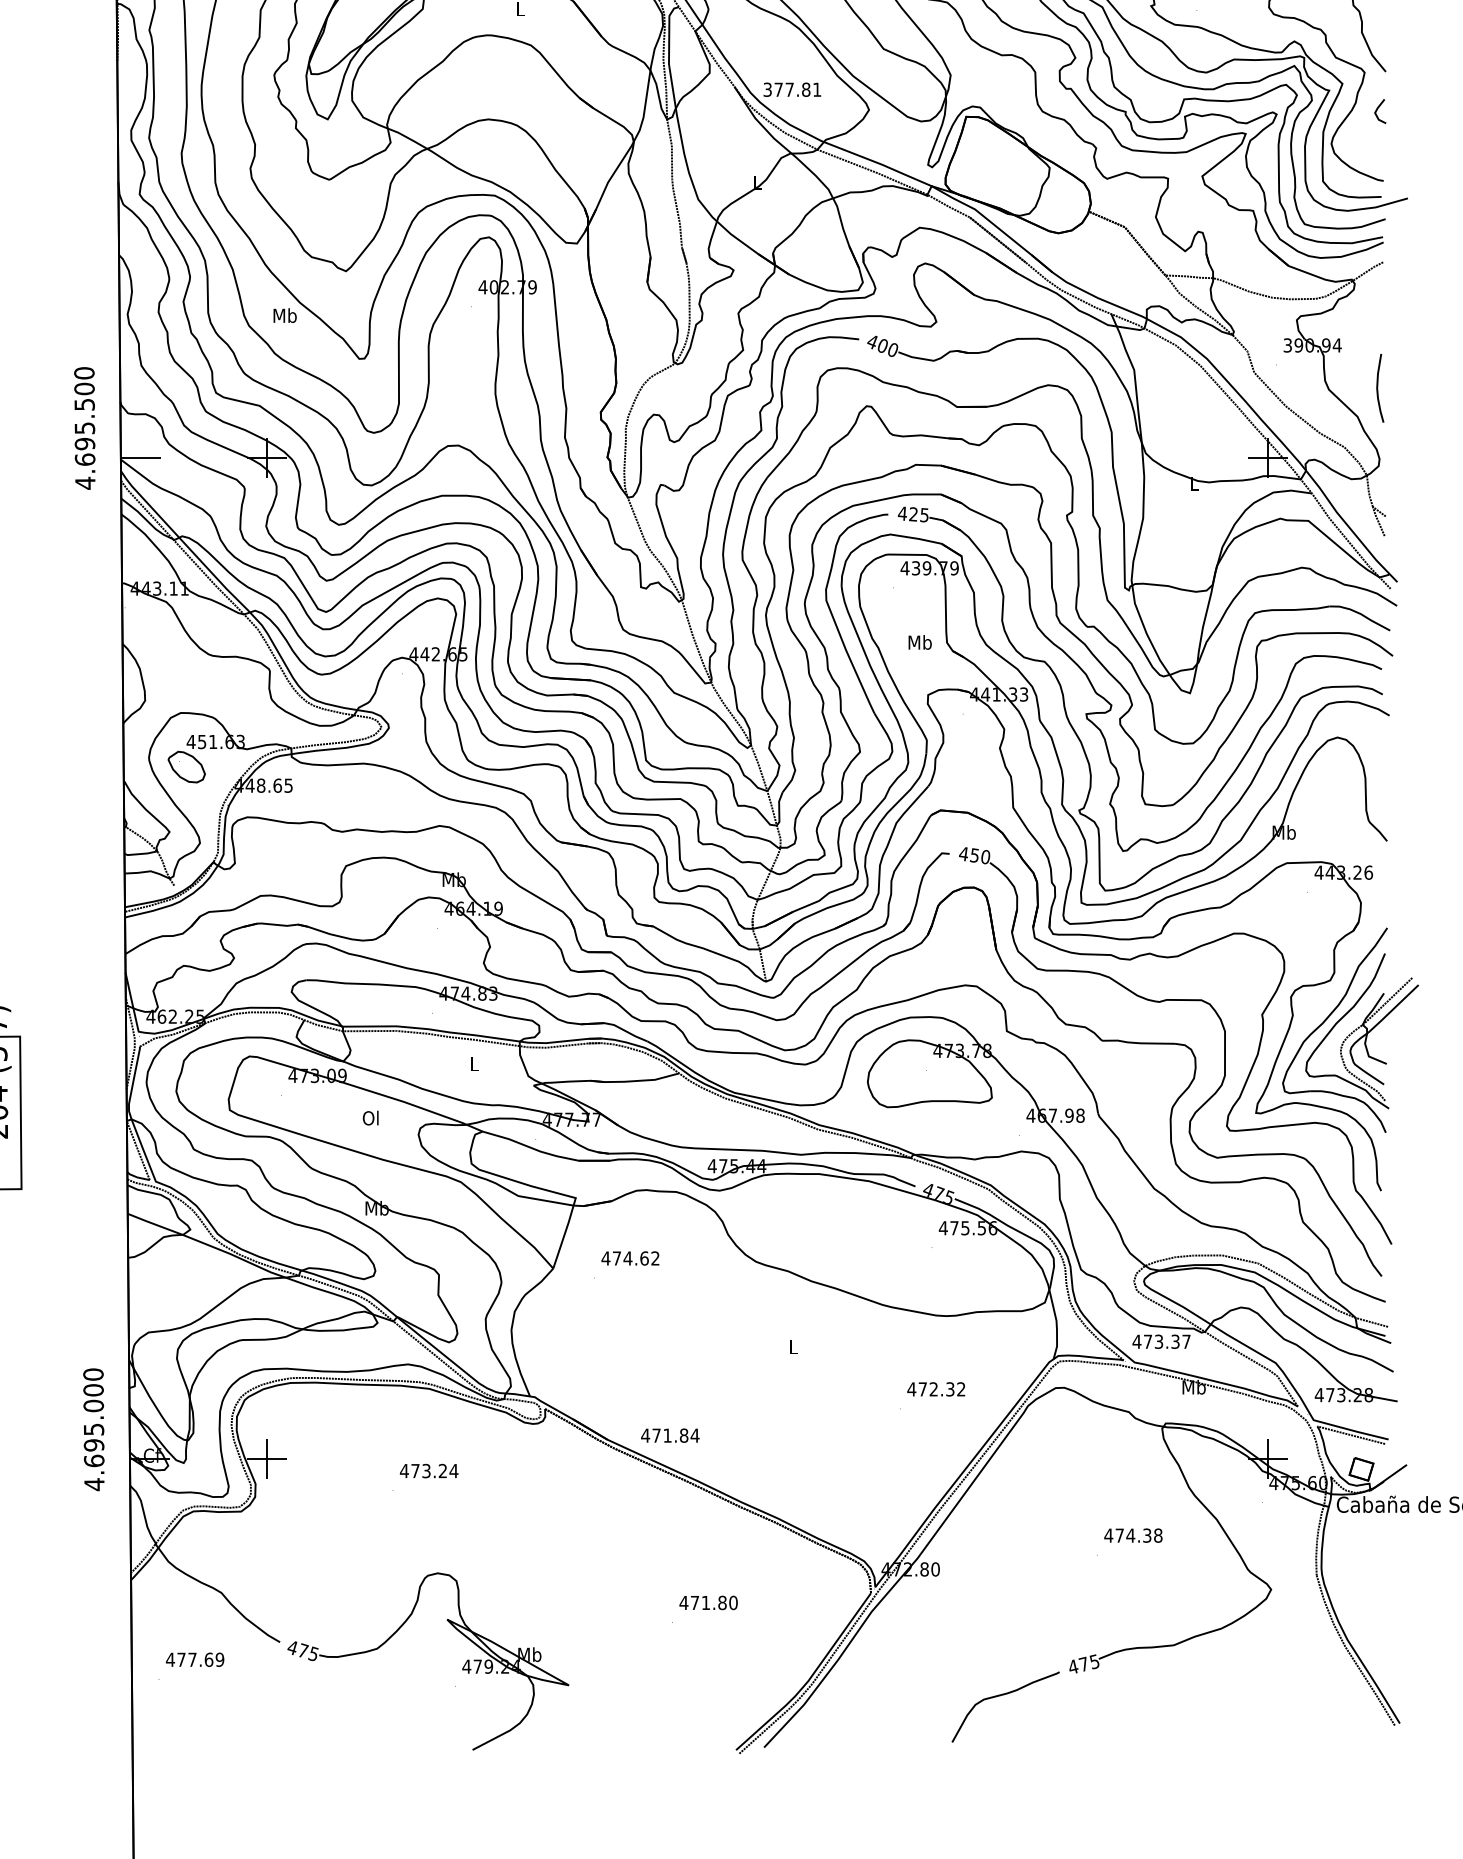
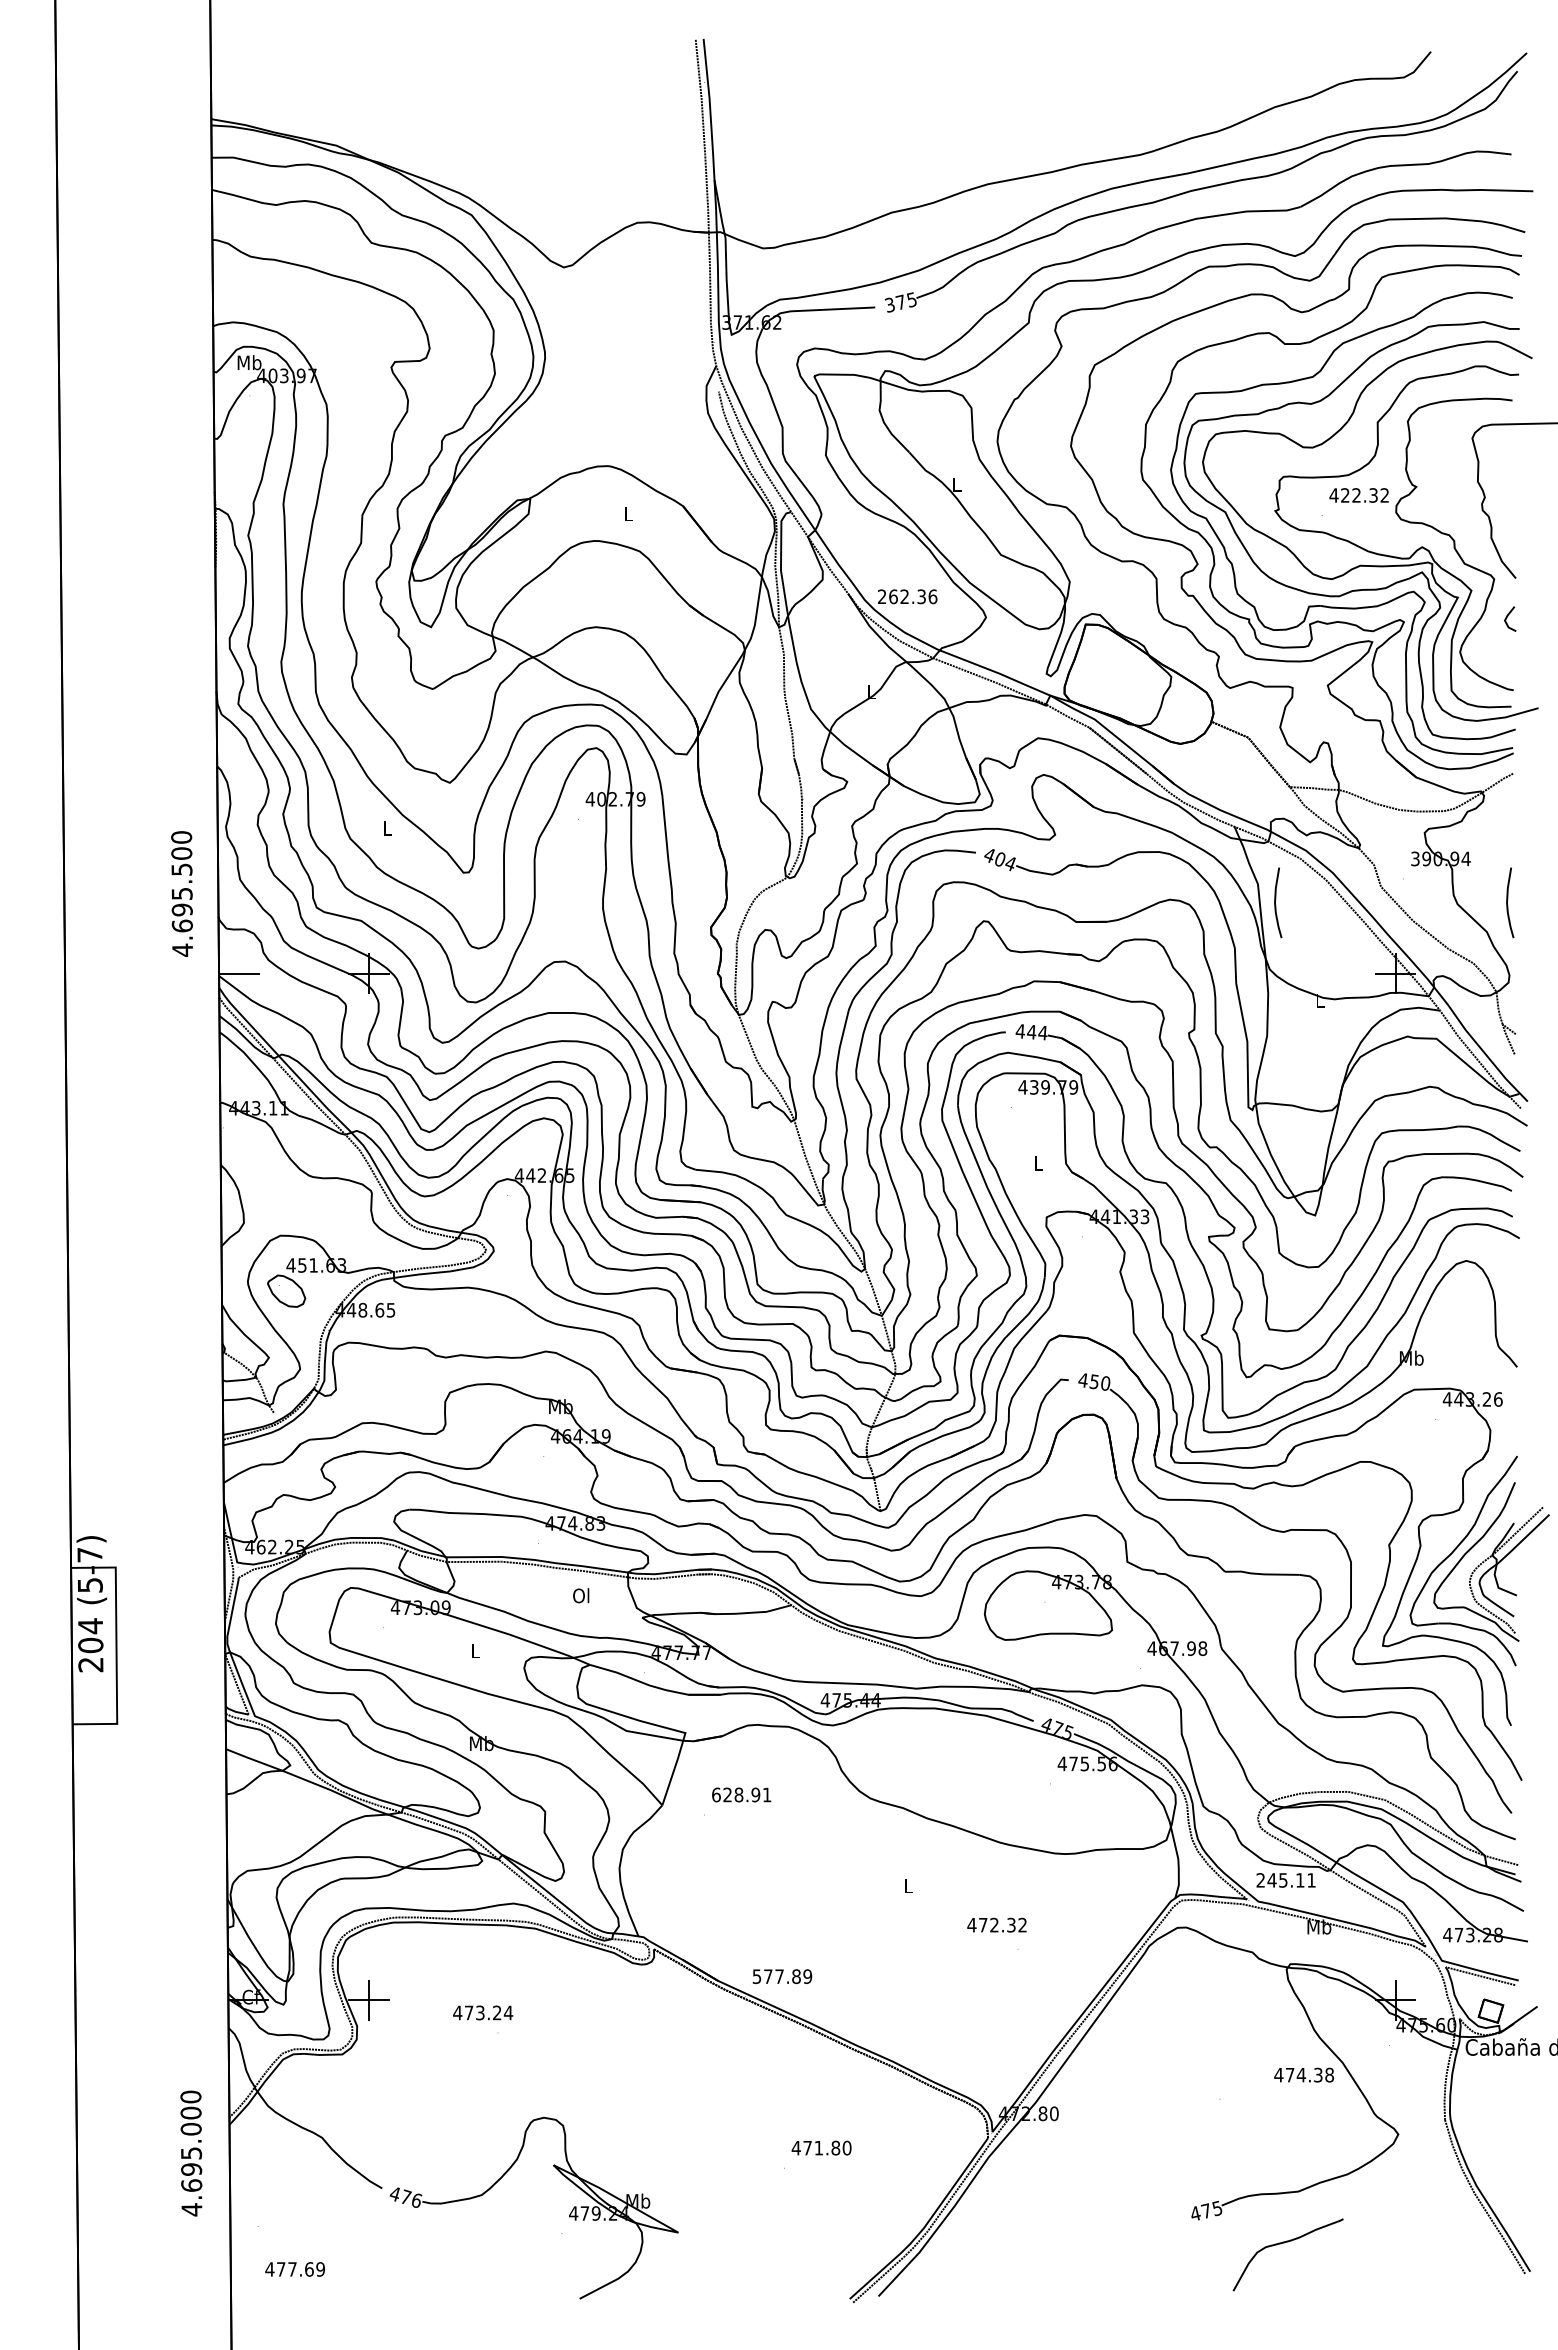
text: (792, 89) -> (907, 596), 377.81 -> 262.36
text: (285, 314) -> (387, 827), Mb -> L
text: (892, 349) -> (1010, 863), 400 -> 404
curve: (1151, 387) -> (1275, 902), added
text: (84, 427) -> (181, 893), moved
text: (919, 514) -> (1037, 1032), 425 -> 444
text: (920, 641) -> (1038, 1162), Mb -> L
text: (474, 1063) -> (581, 1595), L -> Ol
text: (371, 1117) -> (475, 1650), Ol -> L
text: (630, 1258) -> (741, 1794), 474.62 -> 628.91
text: (1161, 1341) -> (1285, 1880), 473.37 -> 245.11
text: (935, 1388) -> (996, 1924), moved
text: (94, 1429) -> (191, 2153), moved
text: (670, 1435) -> (782, 1976), 471.84 -> 577.89
text: (429, 1470) -> (483, 2012), moved
text: (1132, 1535) -> (1303, 2074), moved
text: (313, 1653) -> (416, 2199), 475 -> 476
text: (194, 1659) -> (294, 2269), moved
curve: (1002, 1695) -> (1284, 2243), moved

